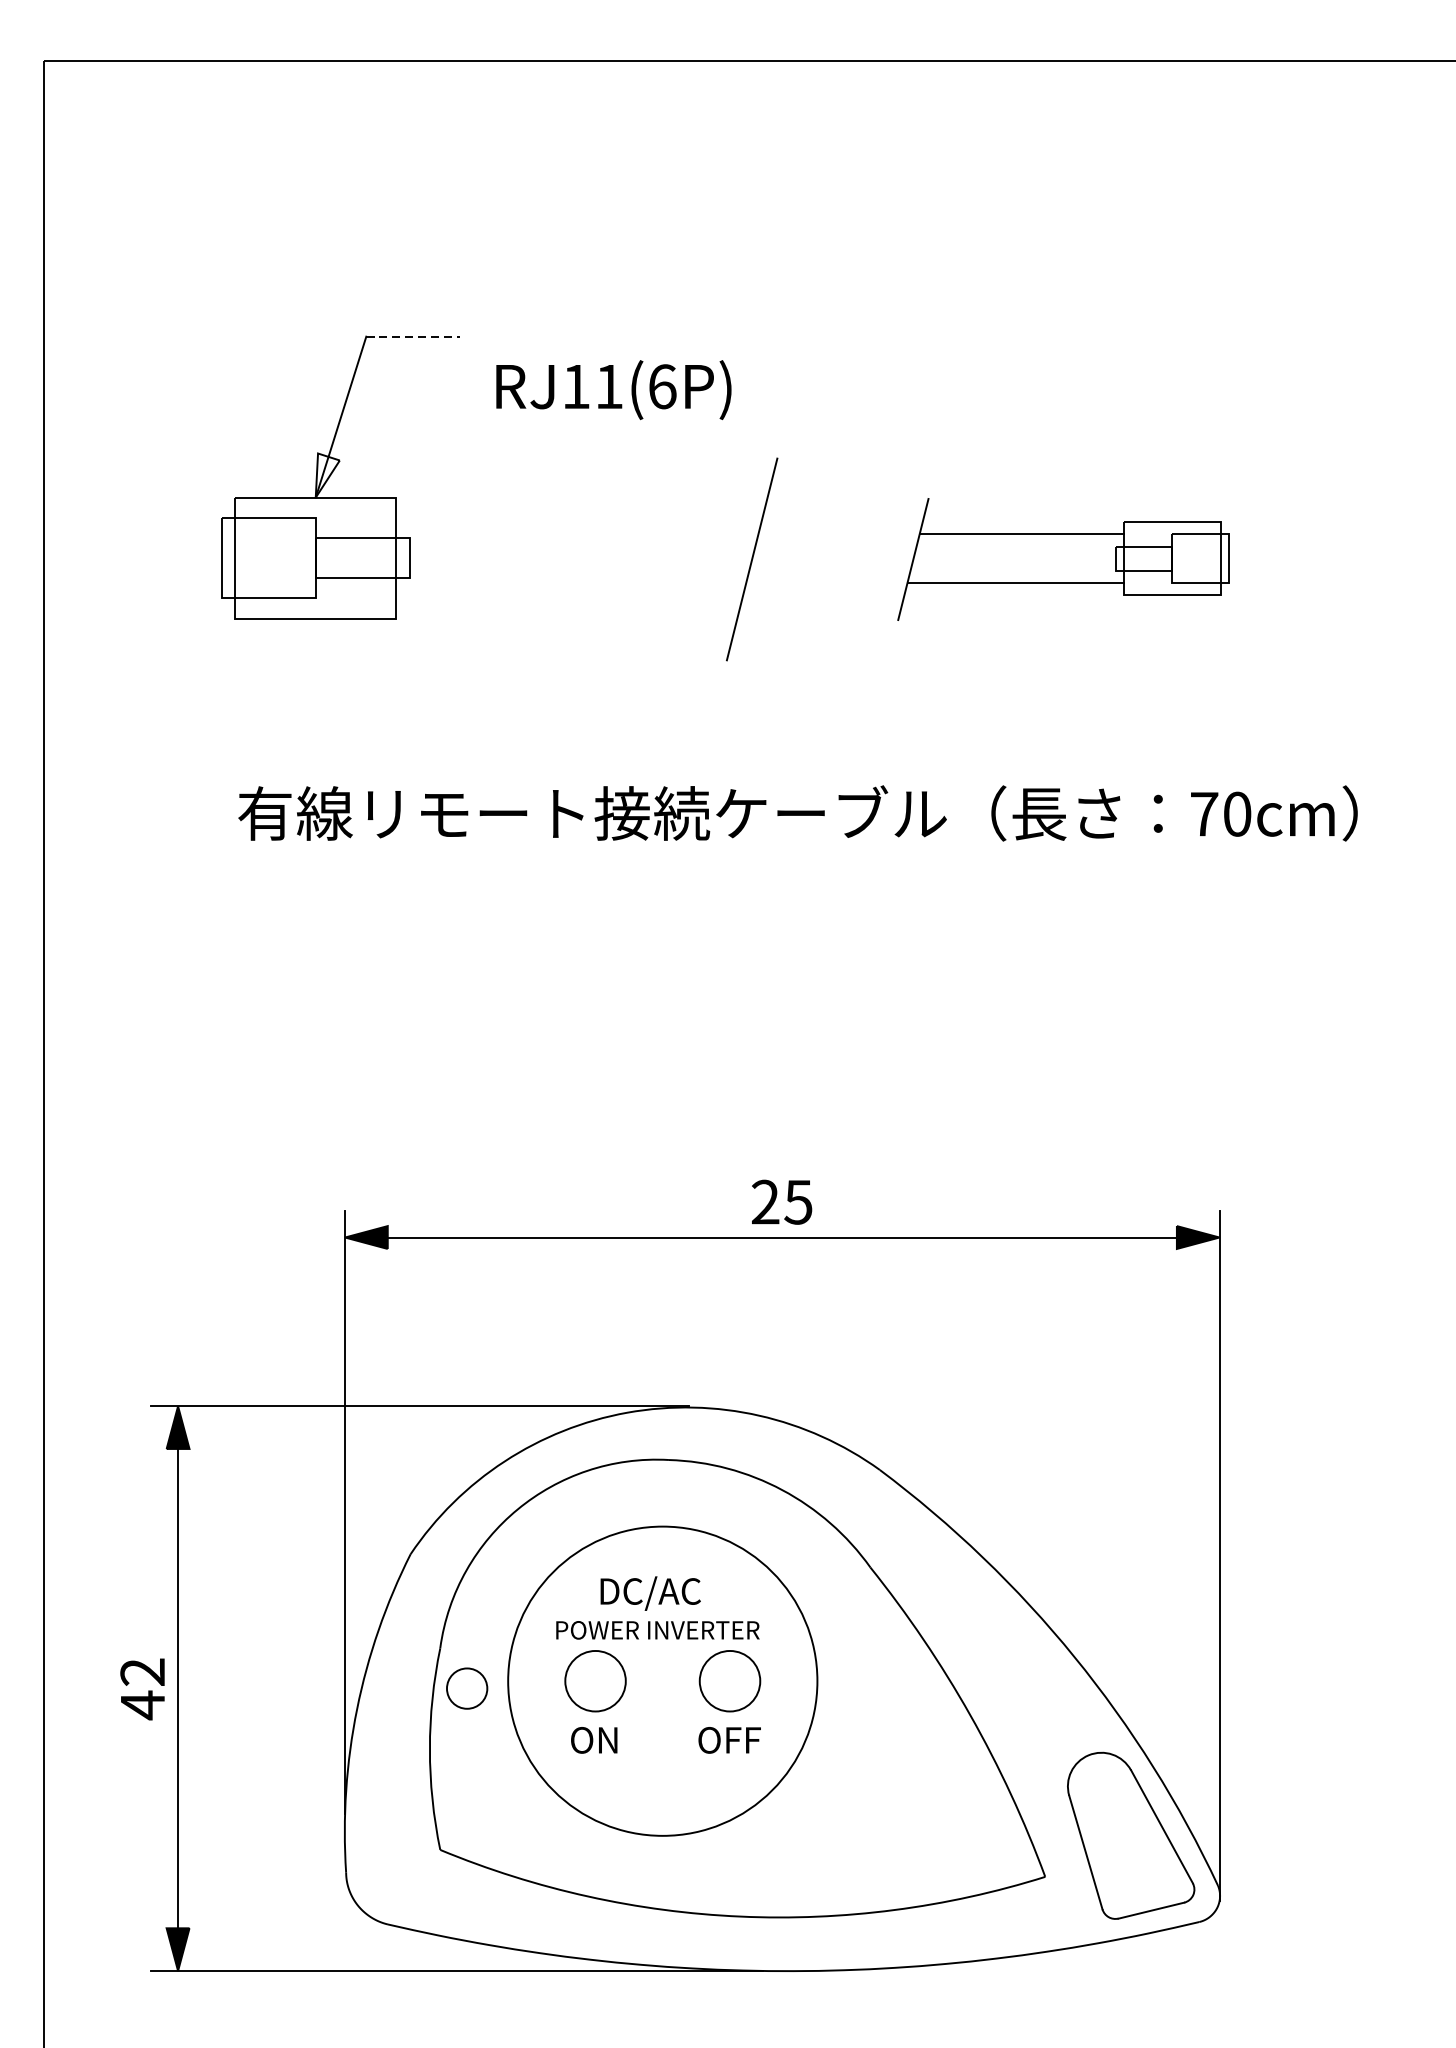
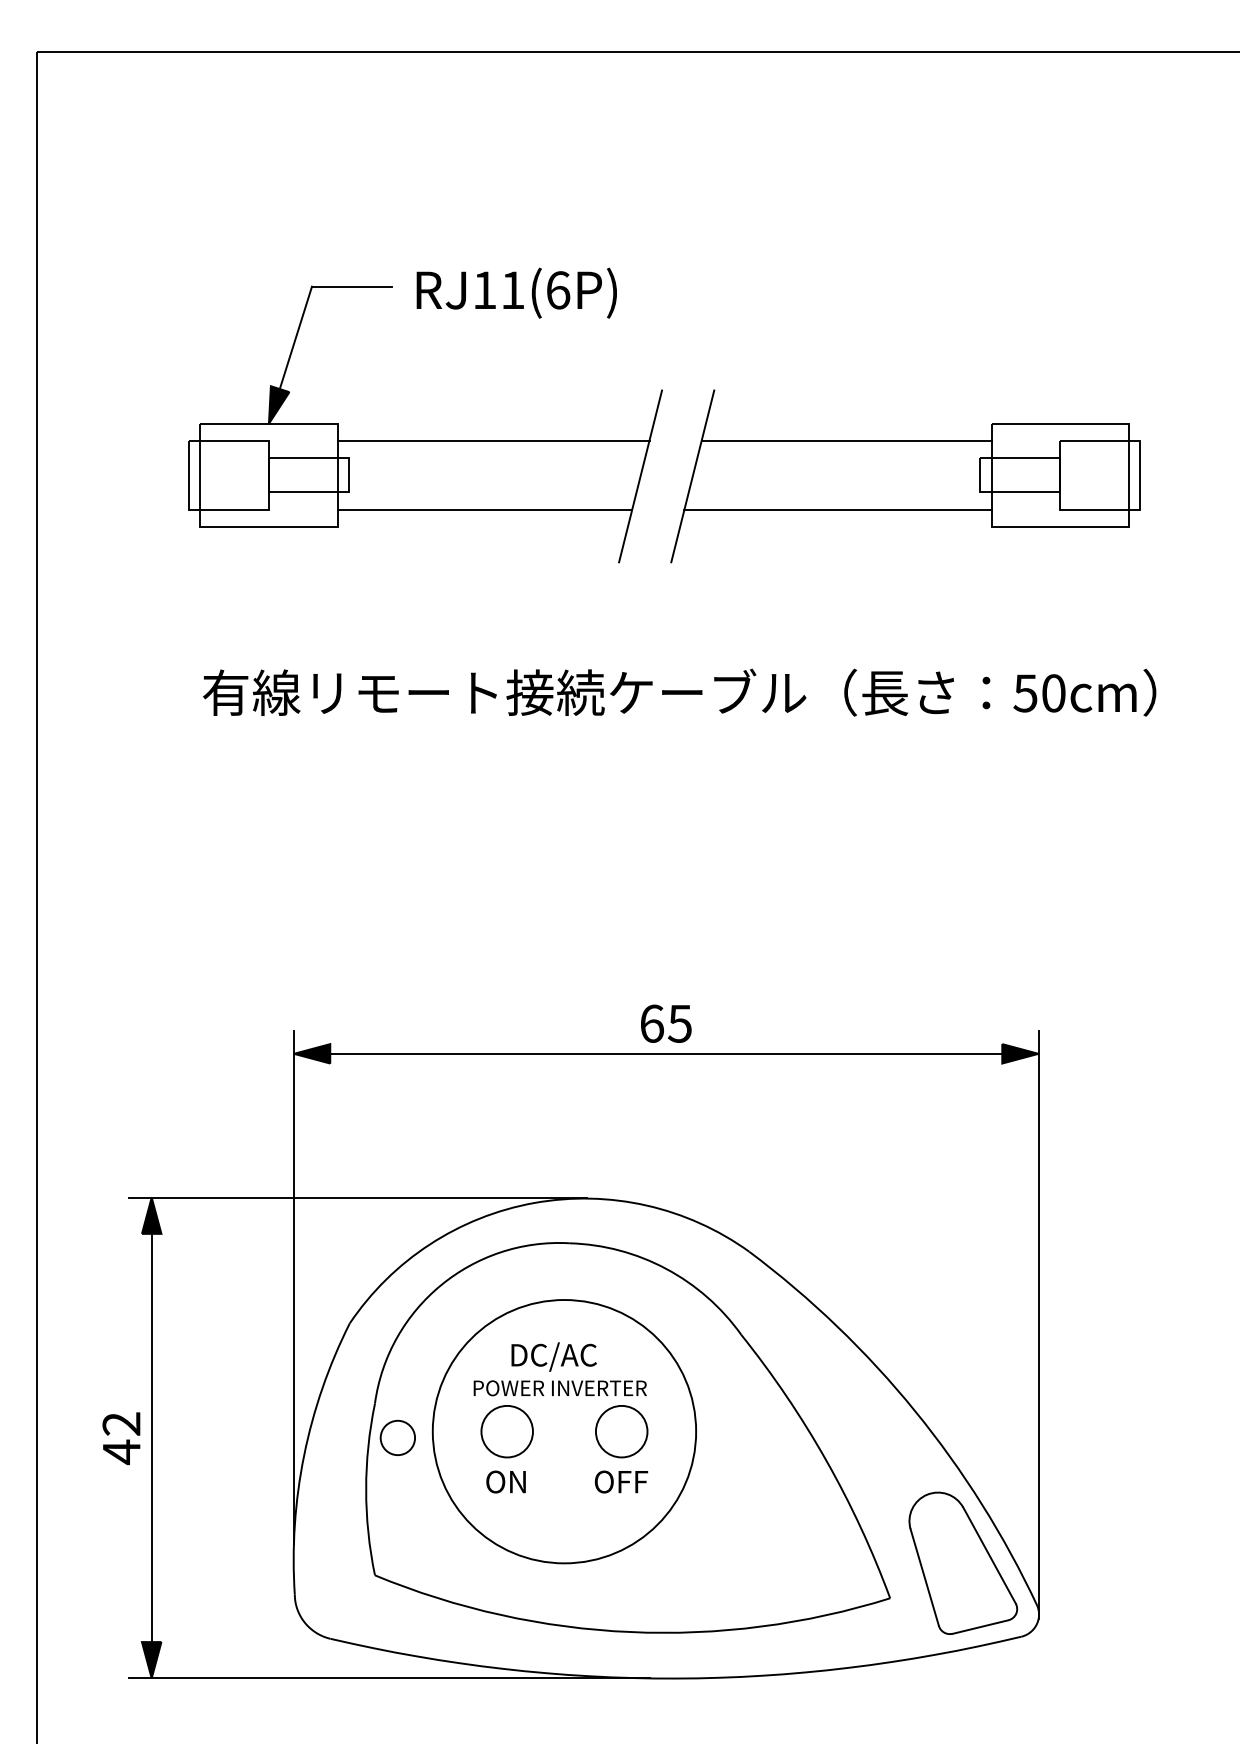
line: (413, 336) -> (352, 286), dashed -> solid
text: (613, 389) -> (516, 292), moved
fill: (326, 475) -> (278, 404), added
line: (579, 517) -> (493, 440), added
part: (1063, 559) -> (905, 476), size x1.67
line: (568, 598) -> (484, 509), added
text: (1204, 814) -> (1025, 693), 70cm -> 50cm
text: (764, 1201) -> (651, 1023), 25 -> 65

